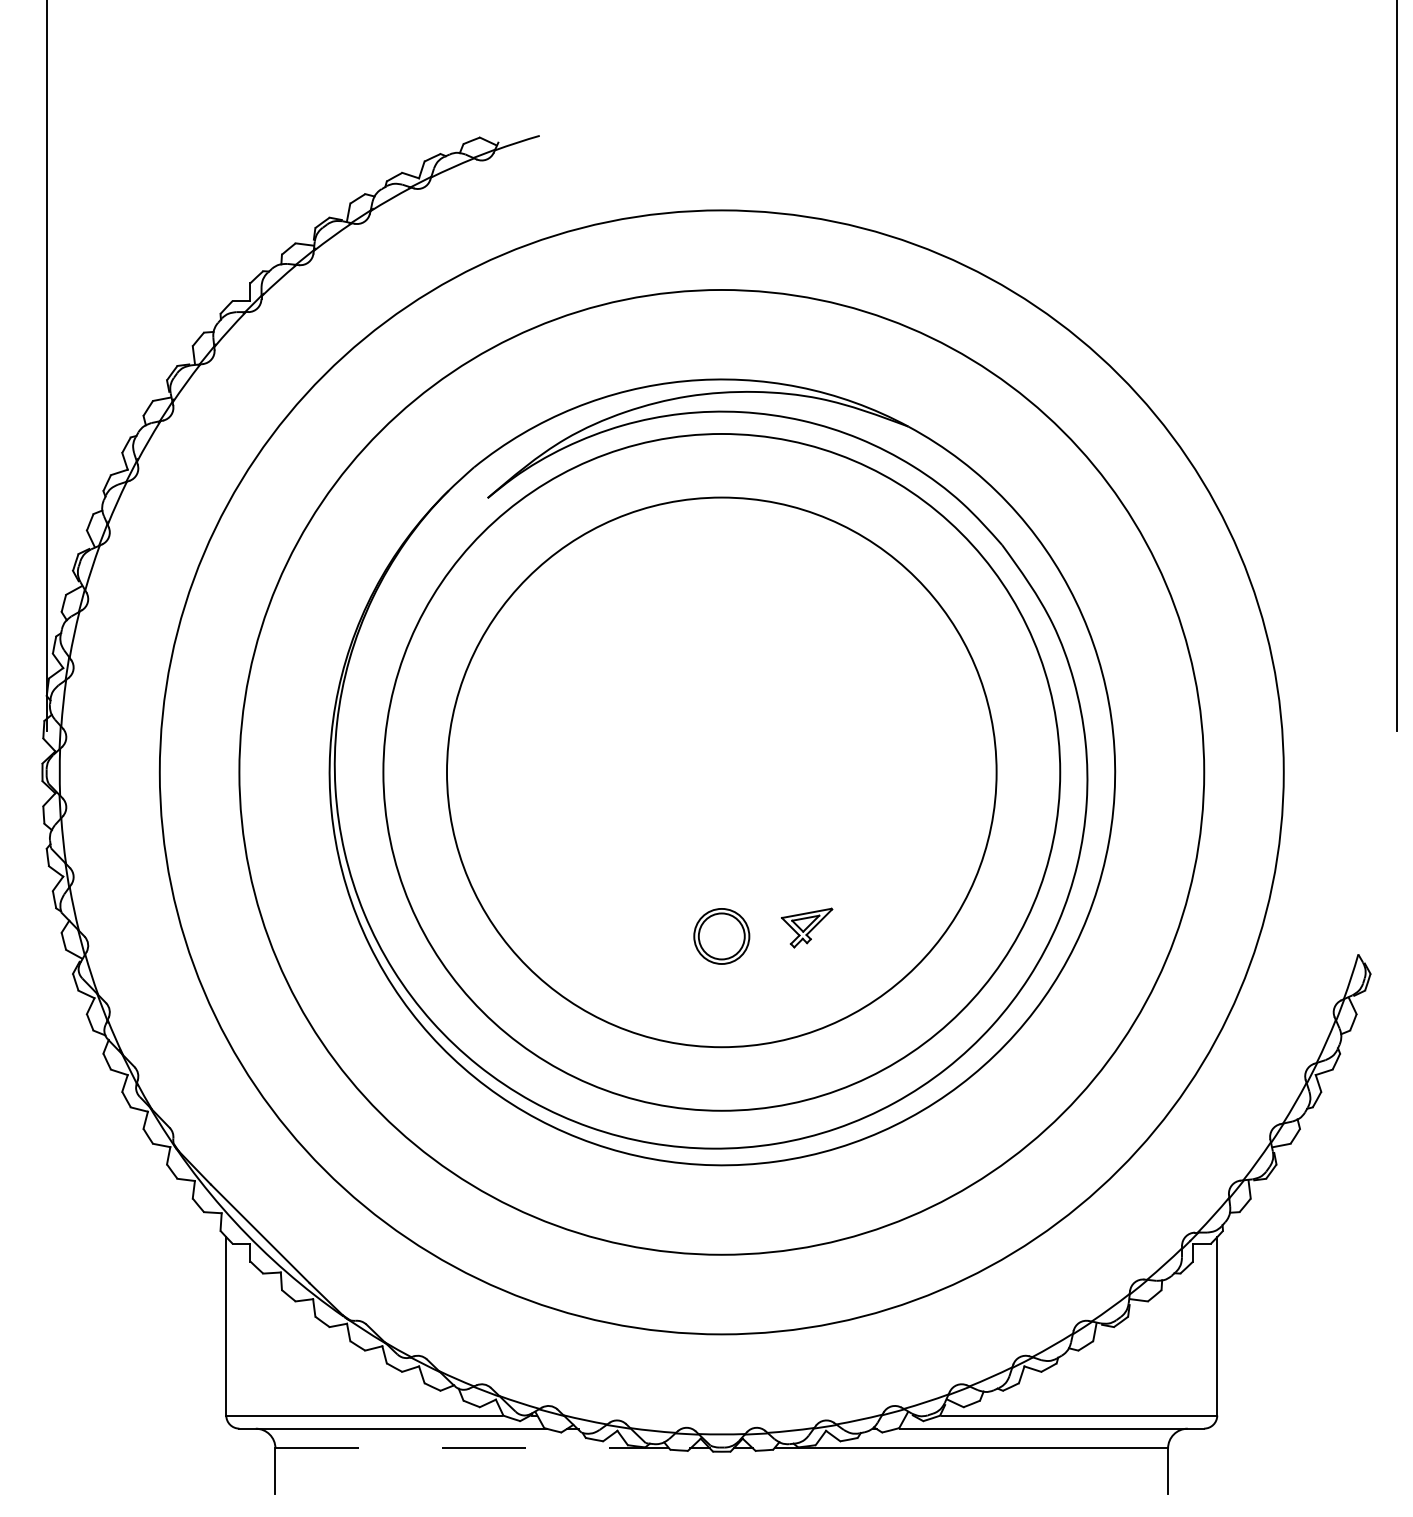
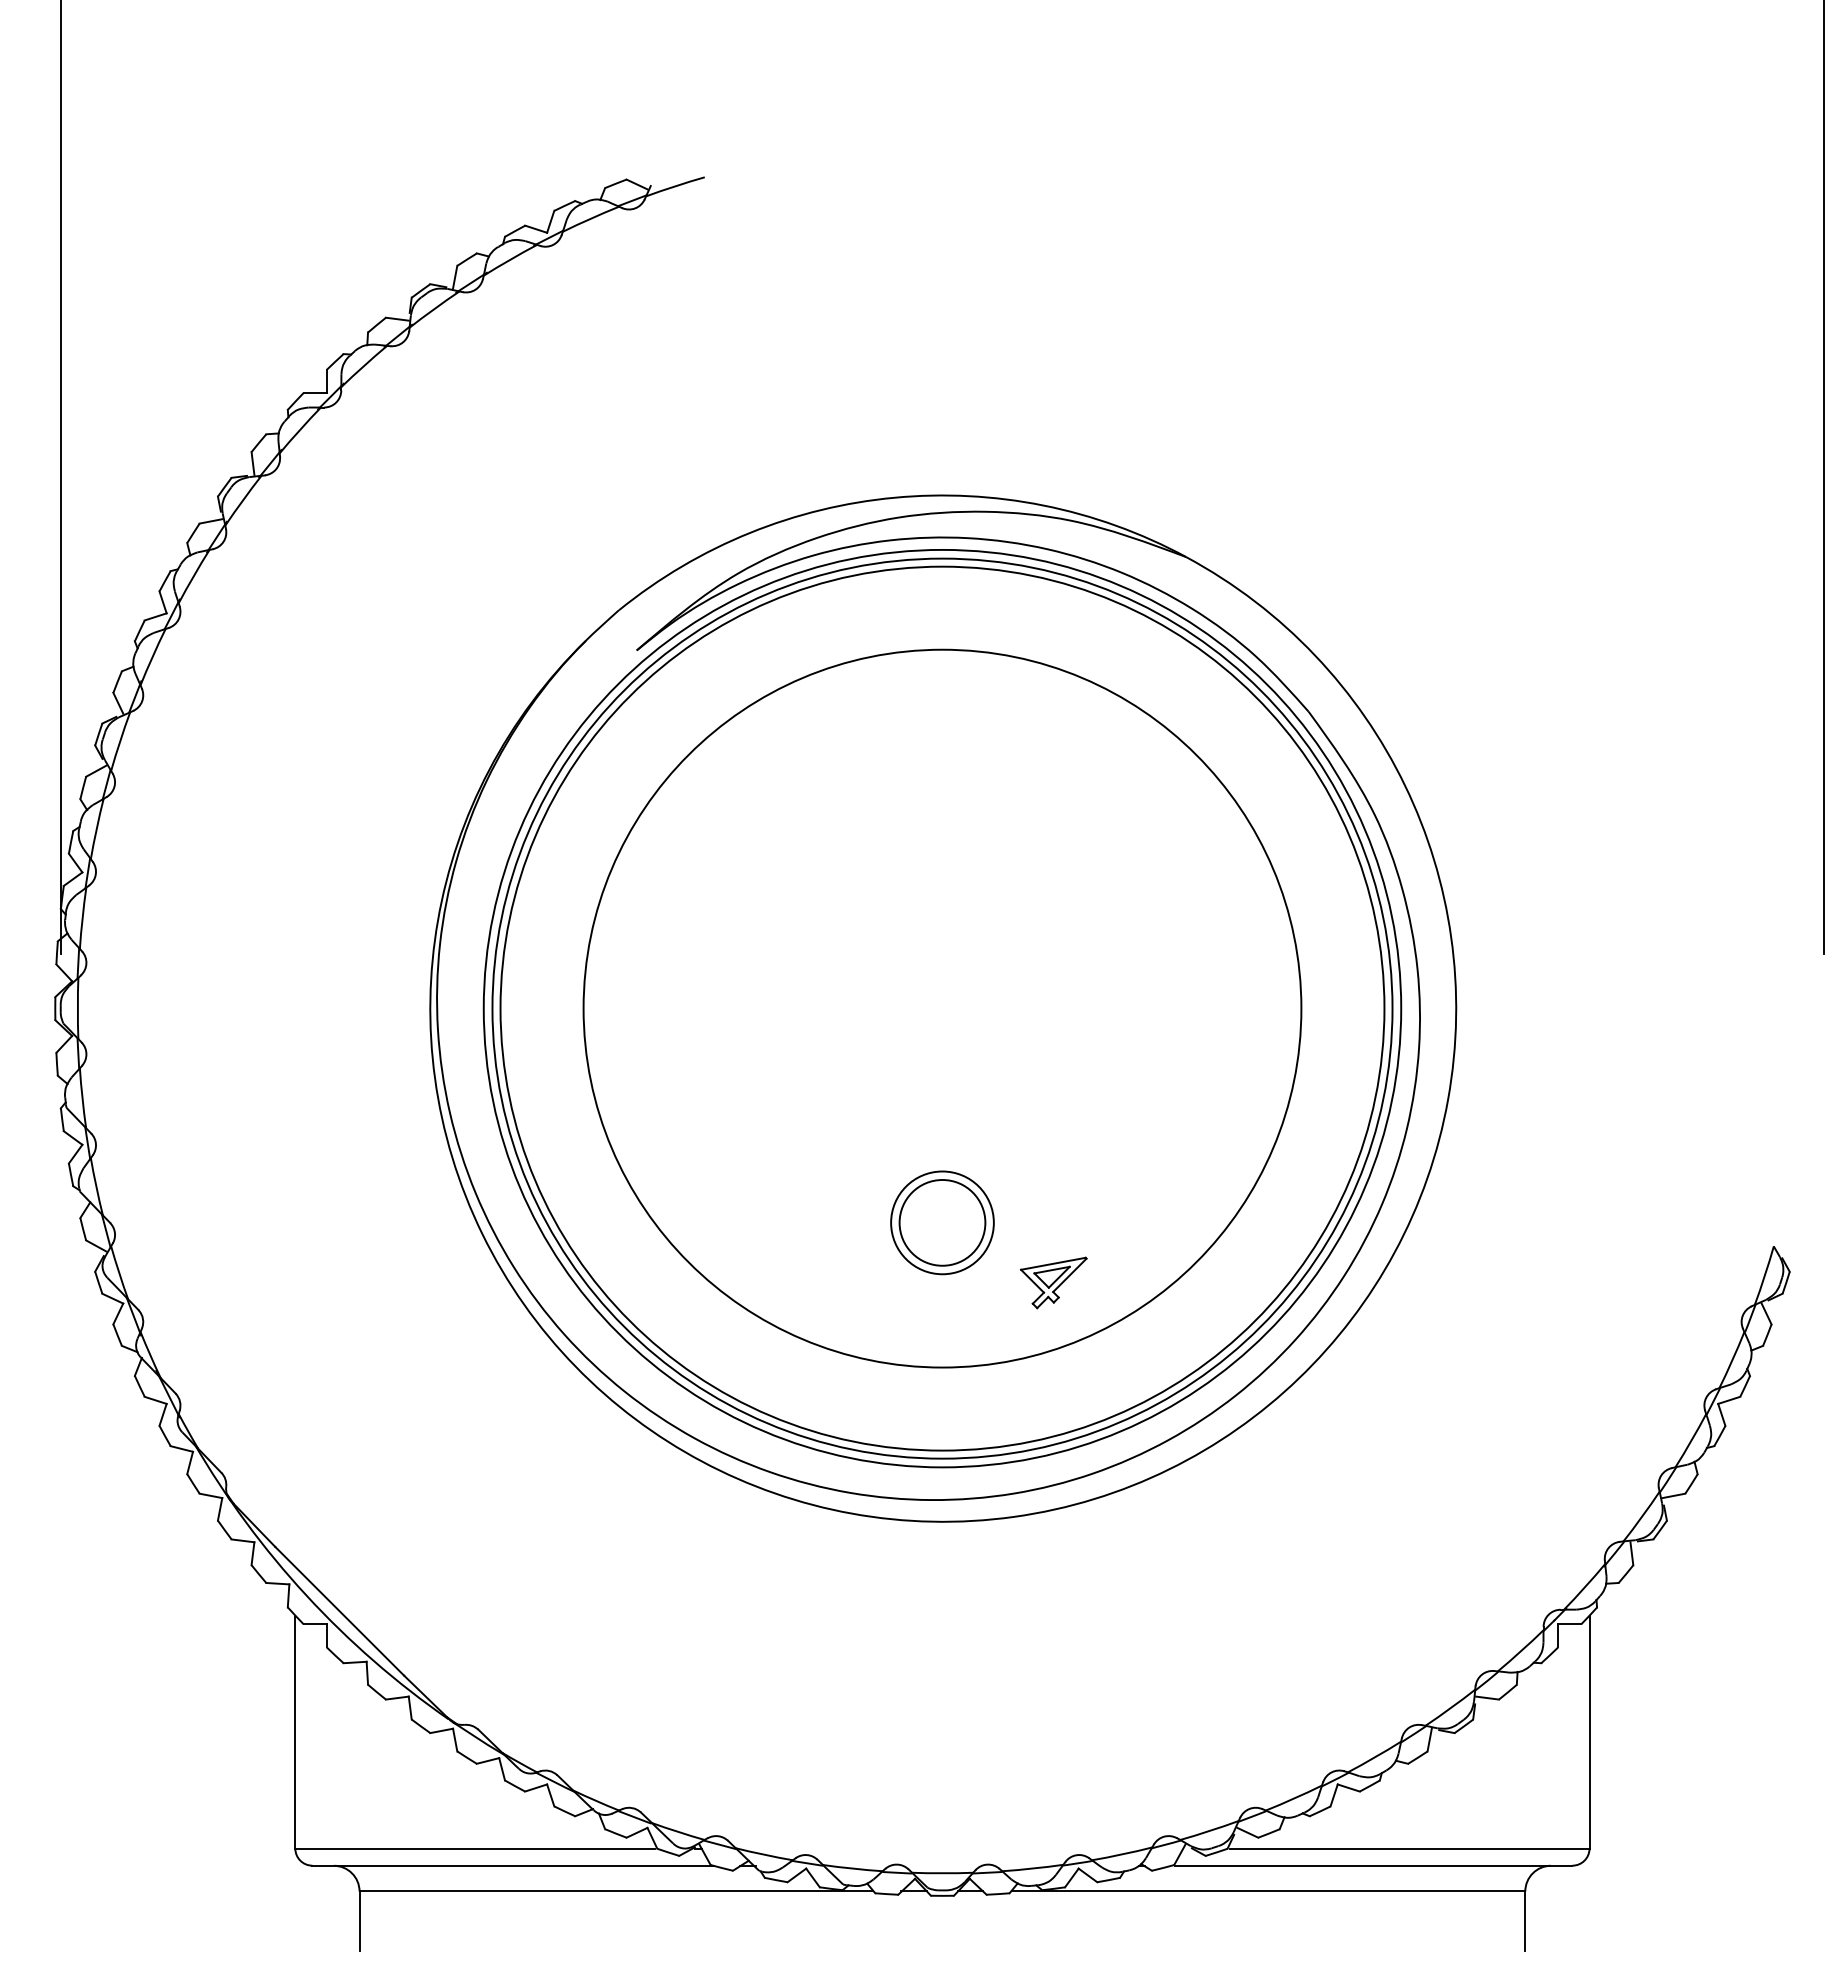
circle: (721, 772) -> (942, 1008), size x0.62
circle: (721, 772) -> (942, 1008), size x0.71
part: (806, 927) -> (1053, 1282), moved
part: (721, 936) -> (942, 1222), size x1.43
line: (472, 1448) -> (616, 1891), dashed -> solid

